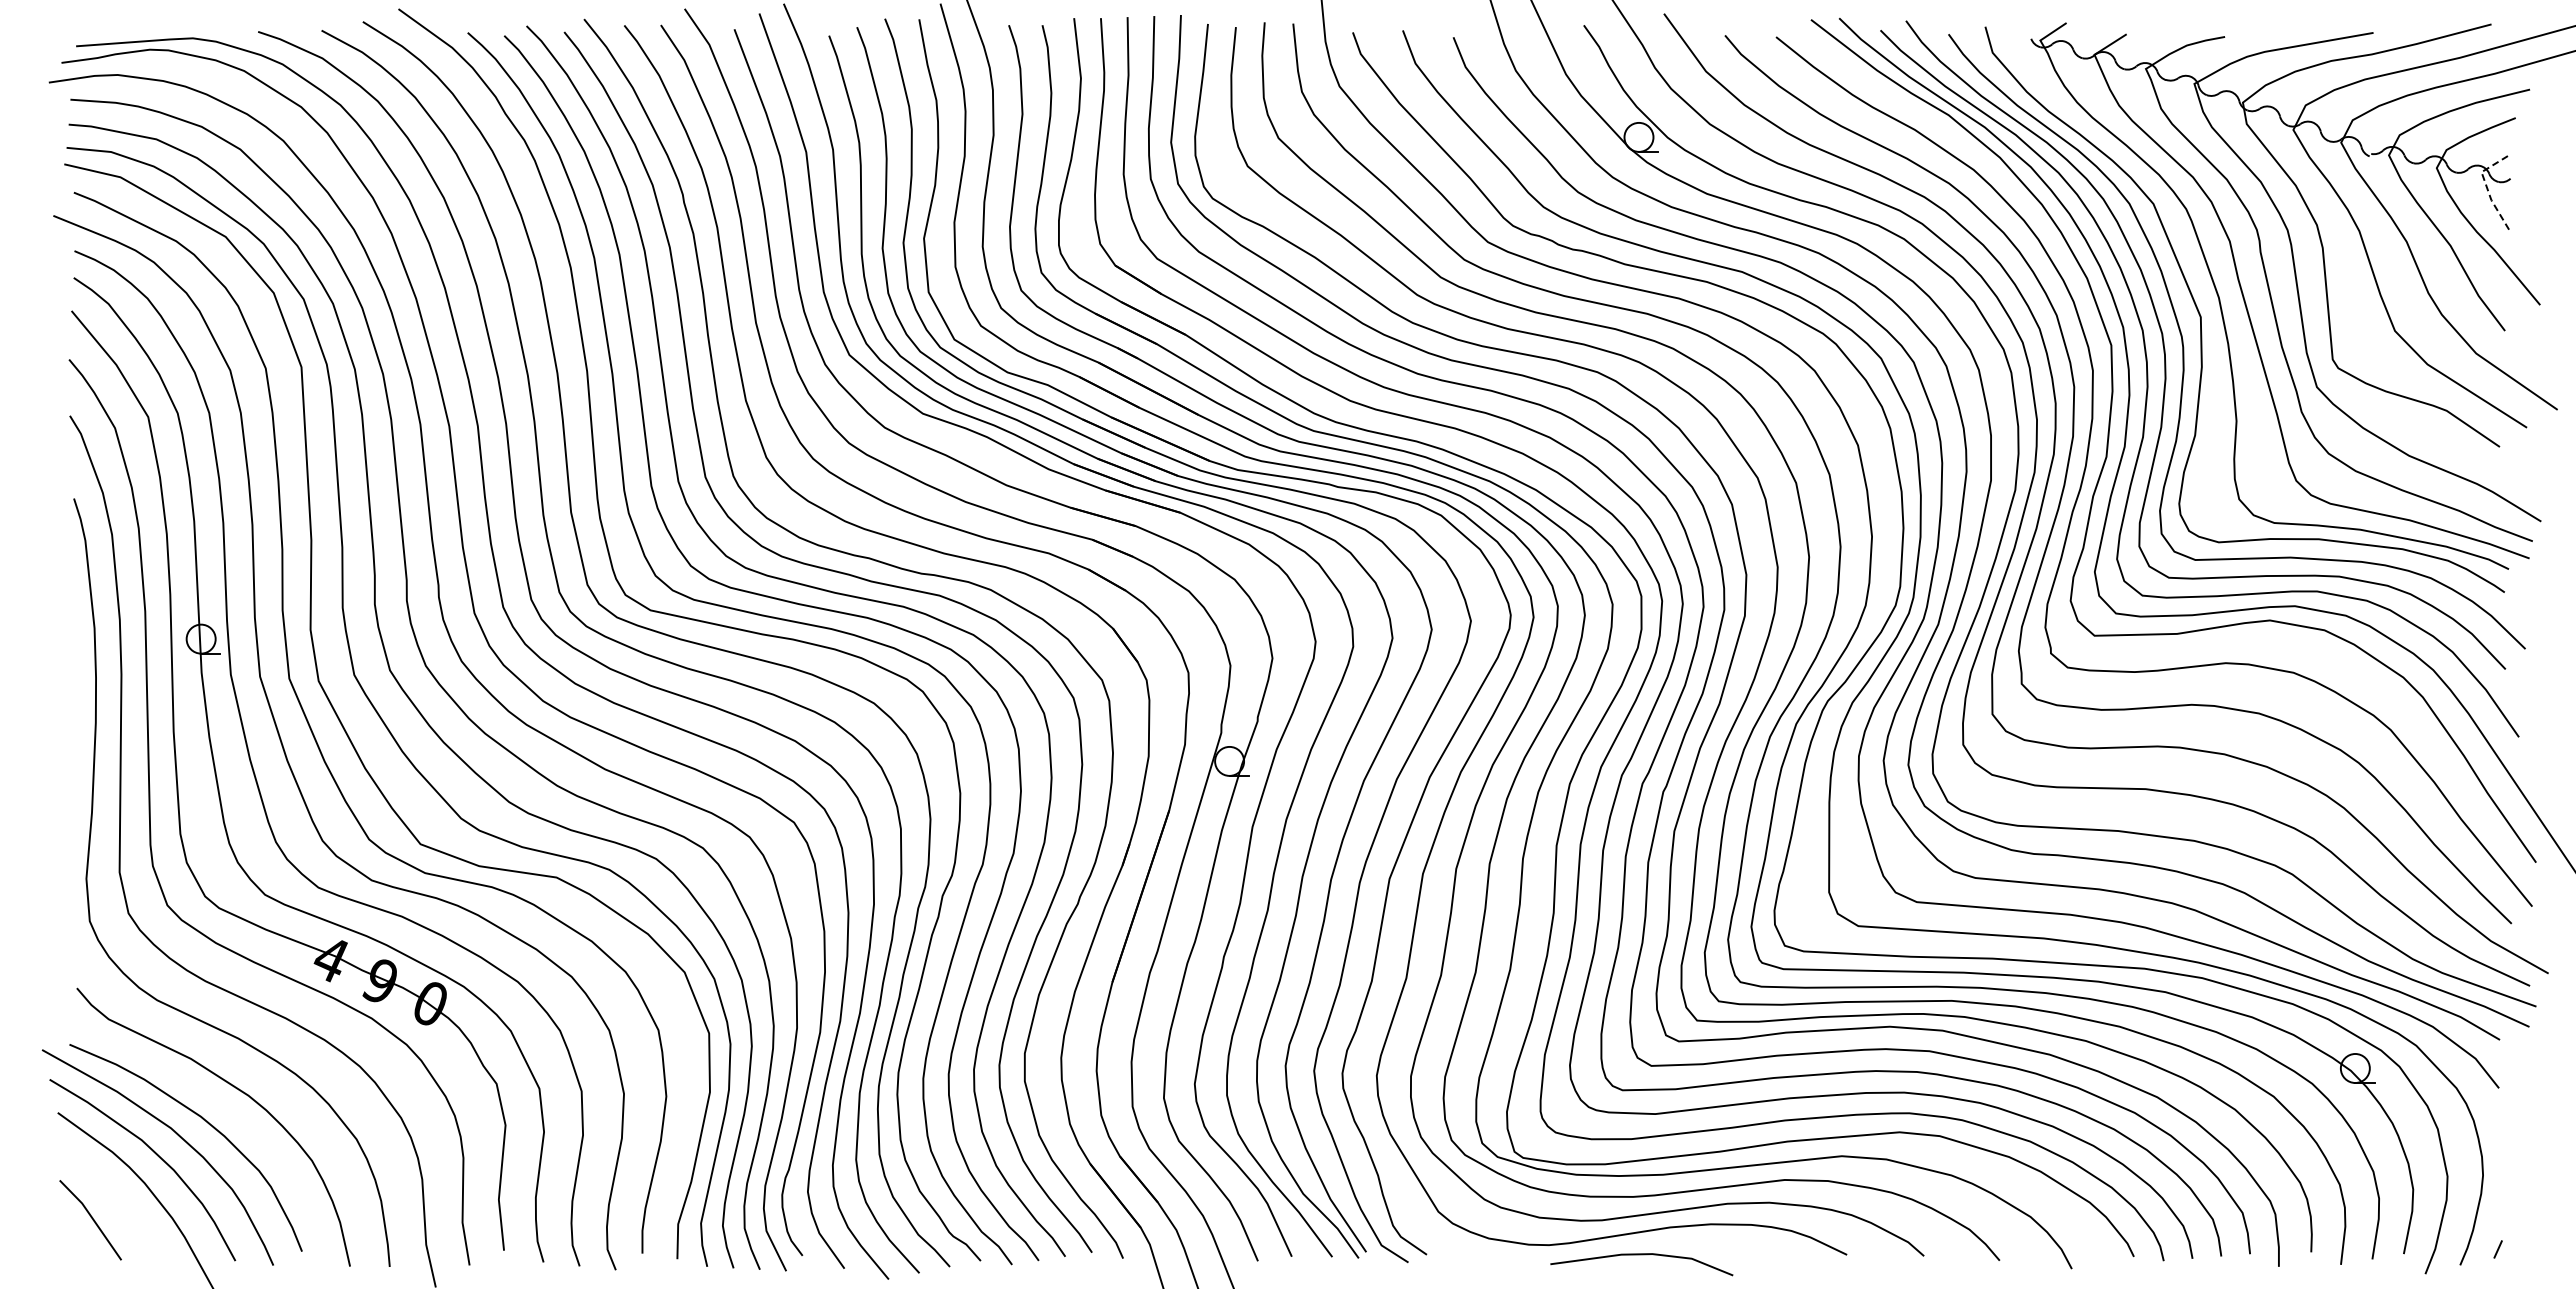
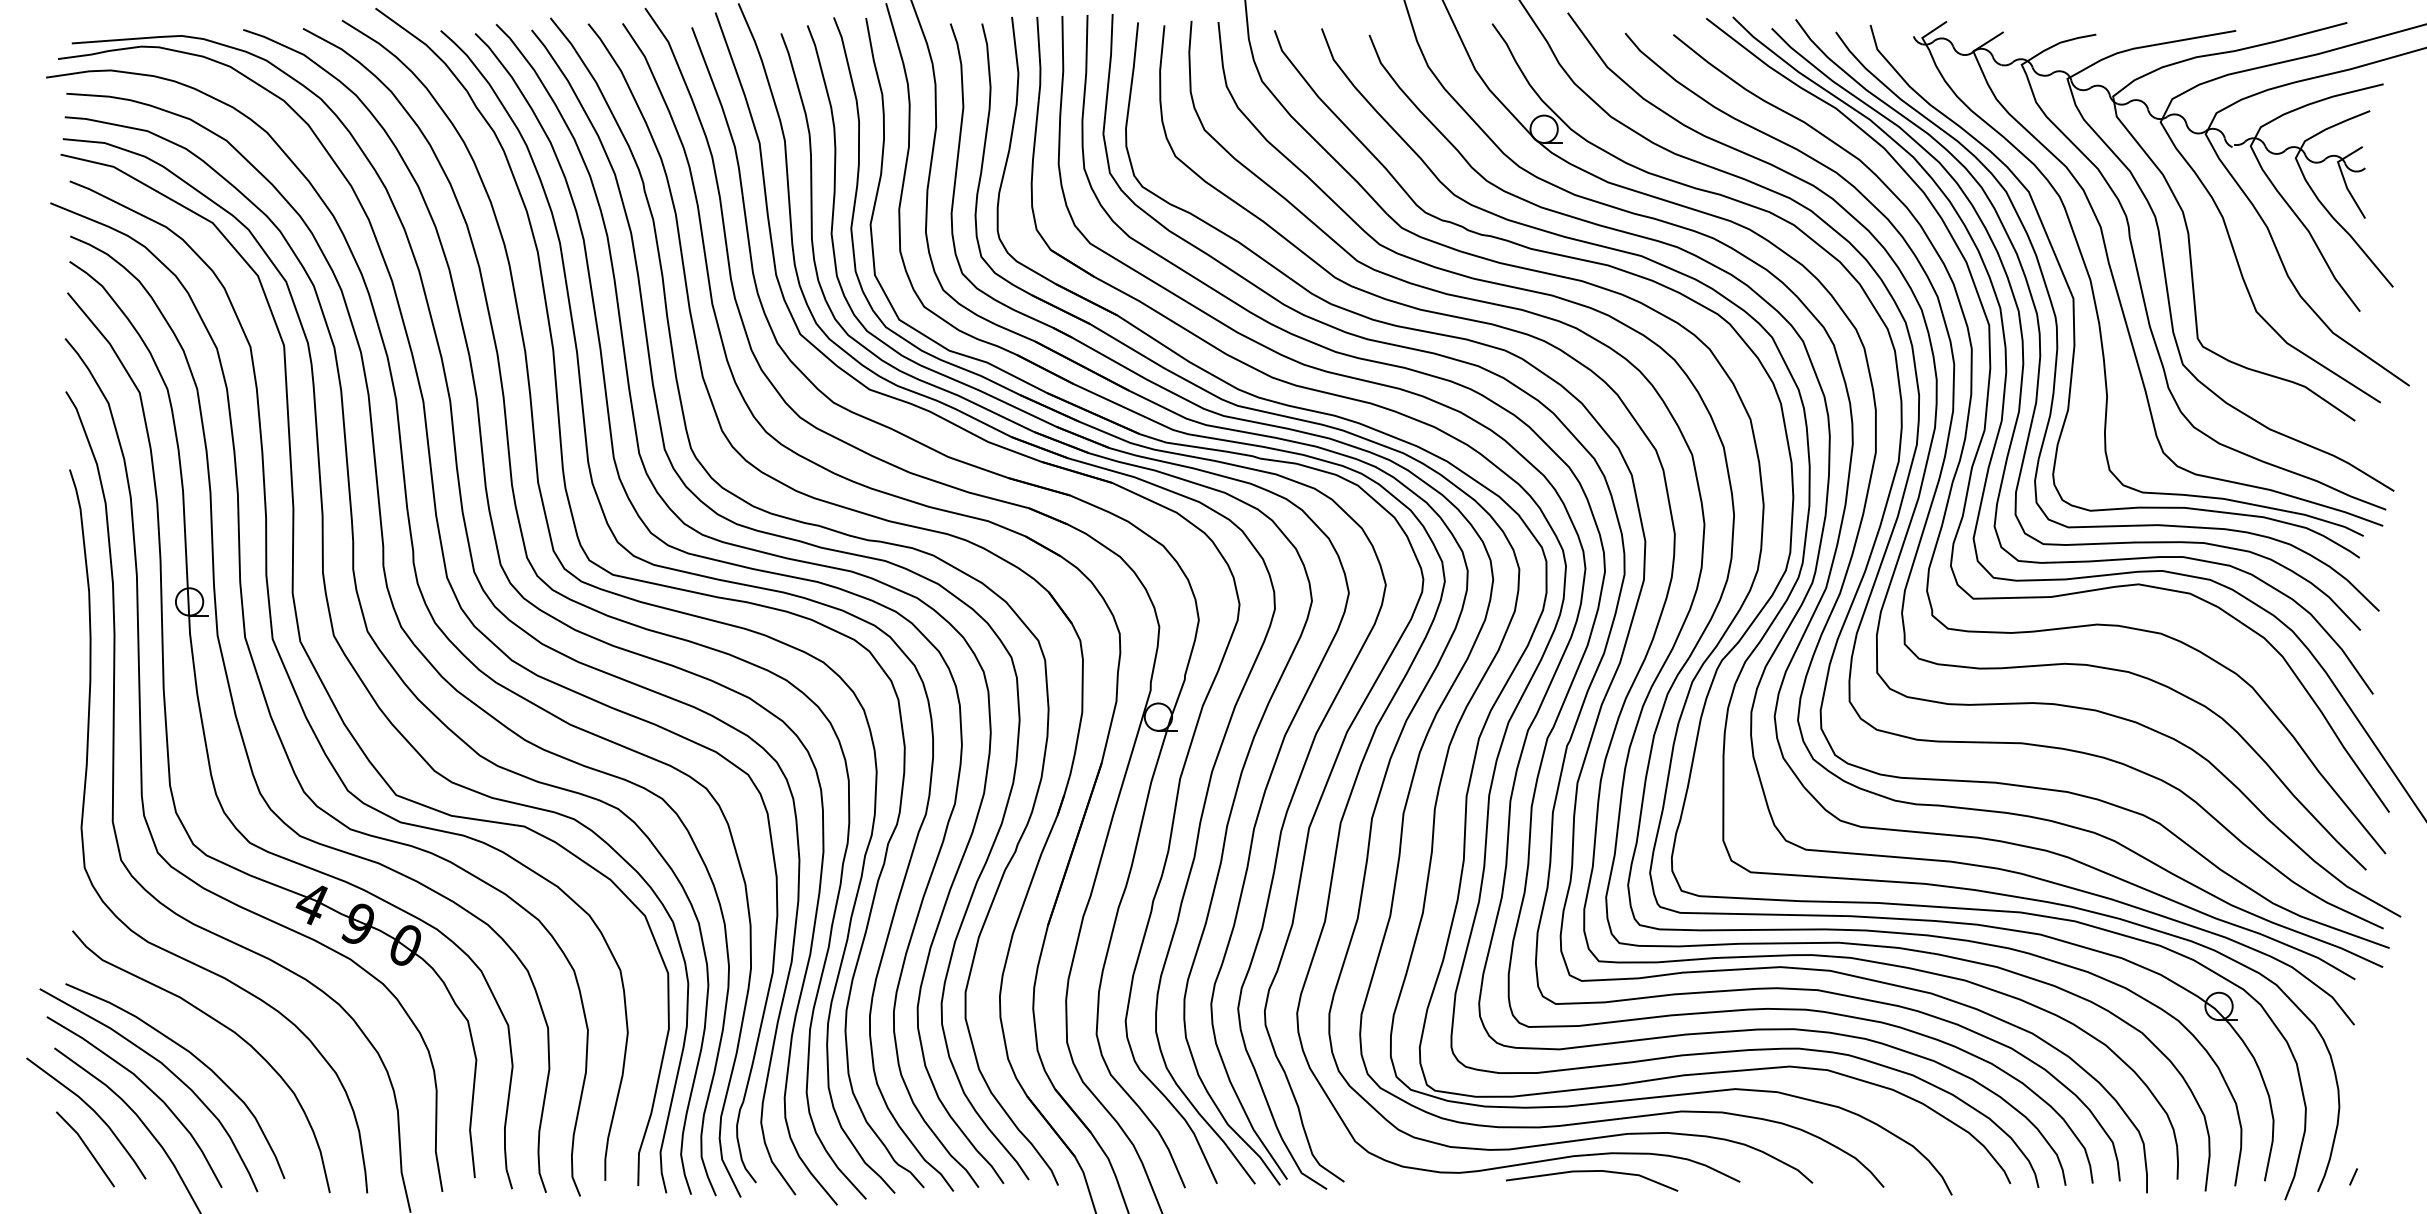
line: (2487, 189) -> (2343, 178), dashed -> solid
curve: (98, 1179) -> (92, 1111), added
line: (1641, 1255) -> (1591, 1172), moved

